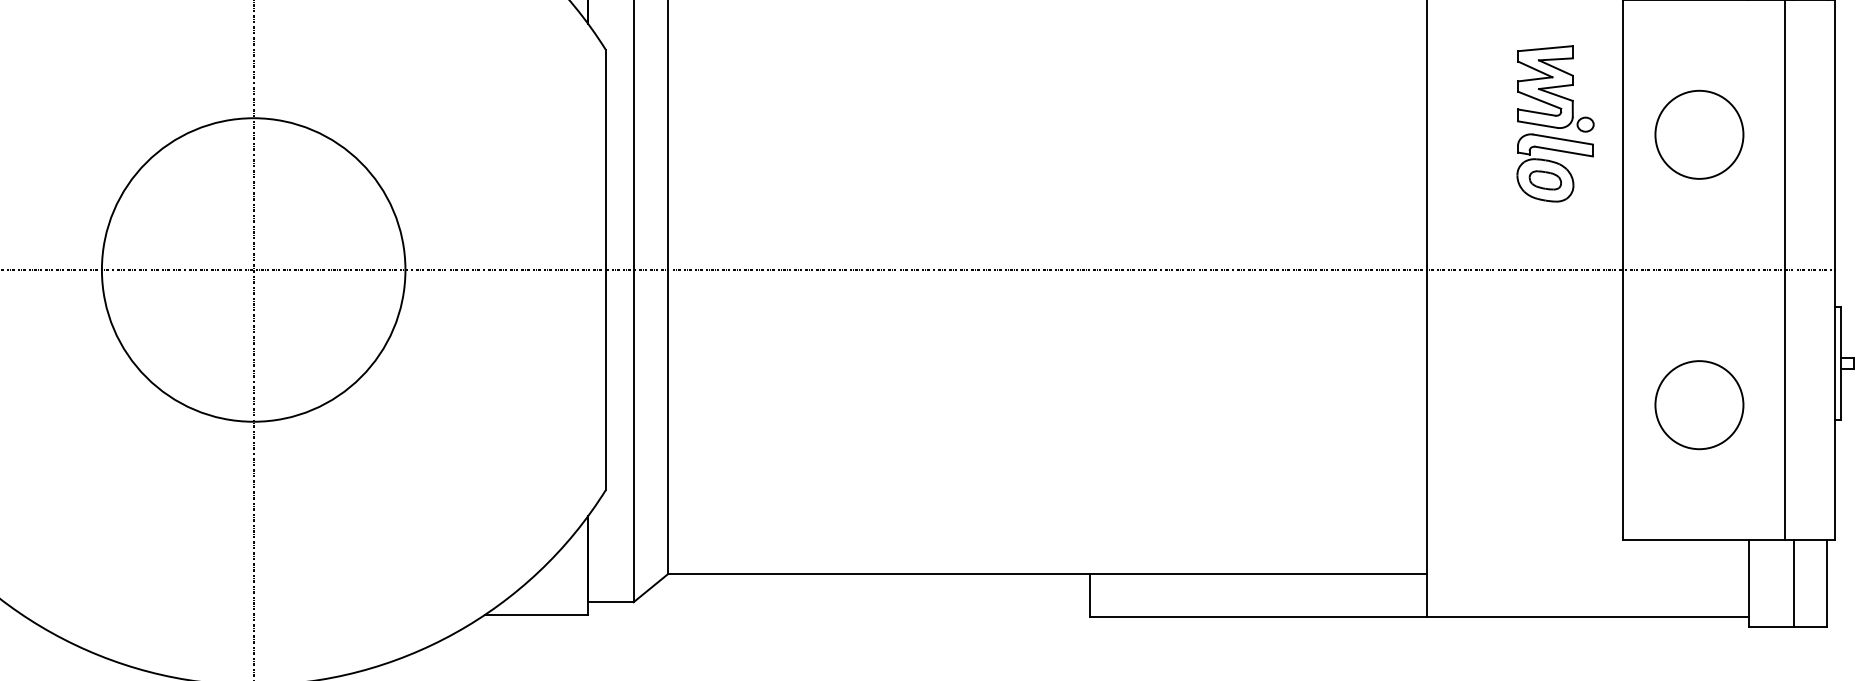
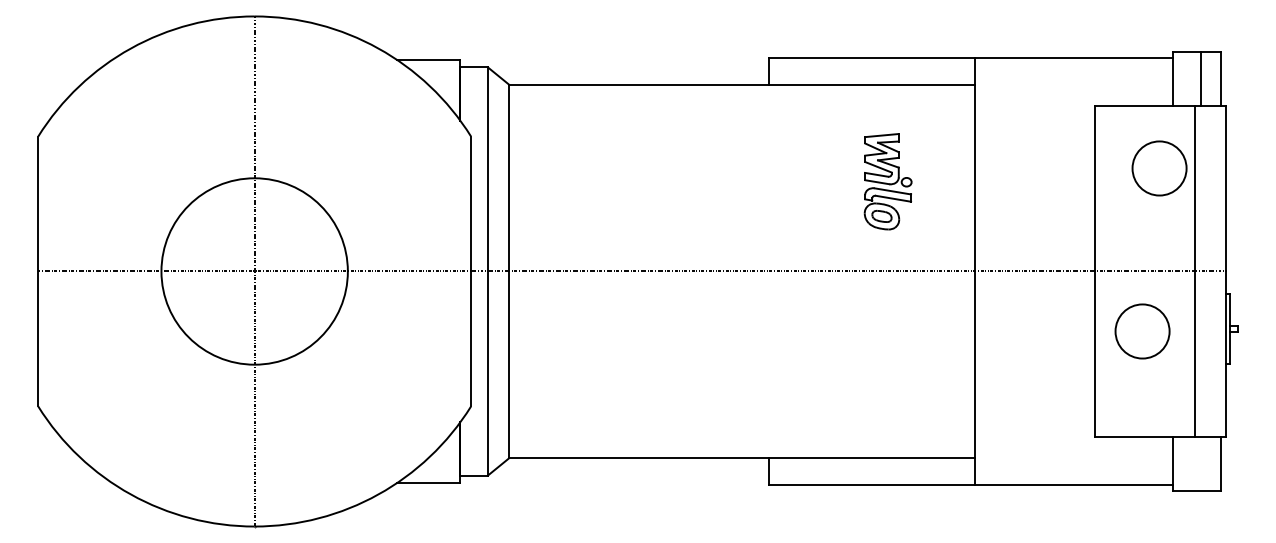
part: (1554, 123) -> (887, 181), moved
part: (1699, 134) -> (1159, 168), moved
part: (1699, 405) -> (1142, 331), moved
line: (1793, 582) -> (1200, 463), removed

